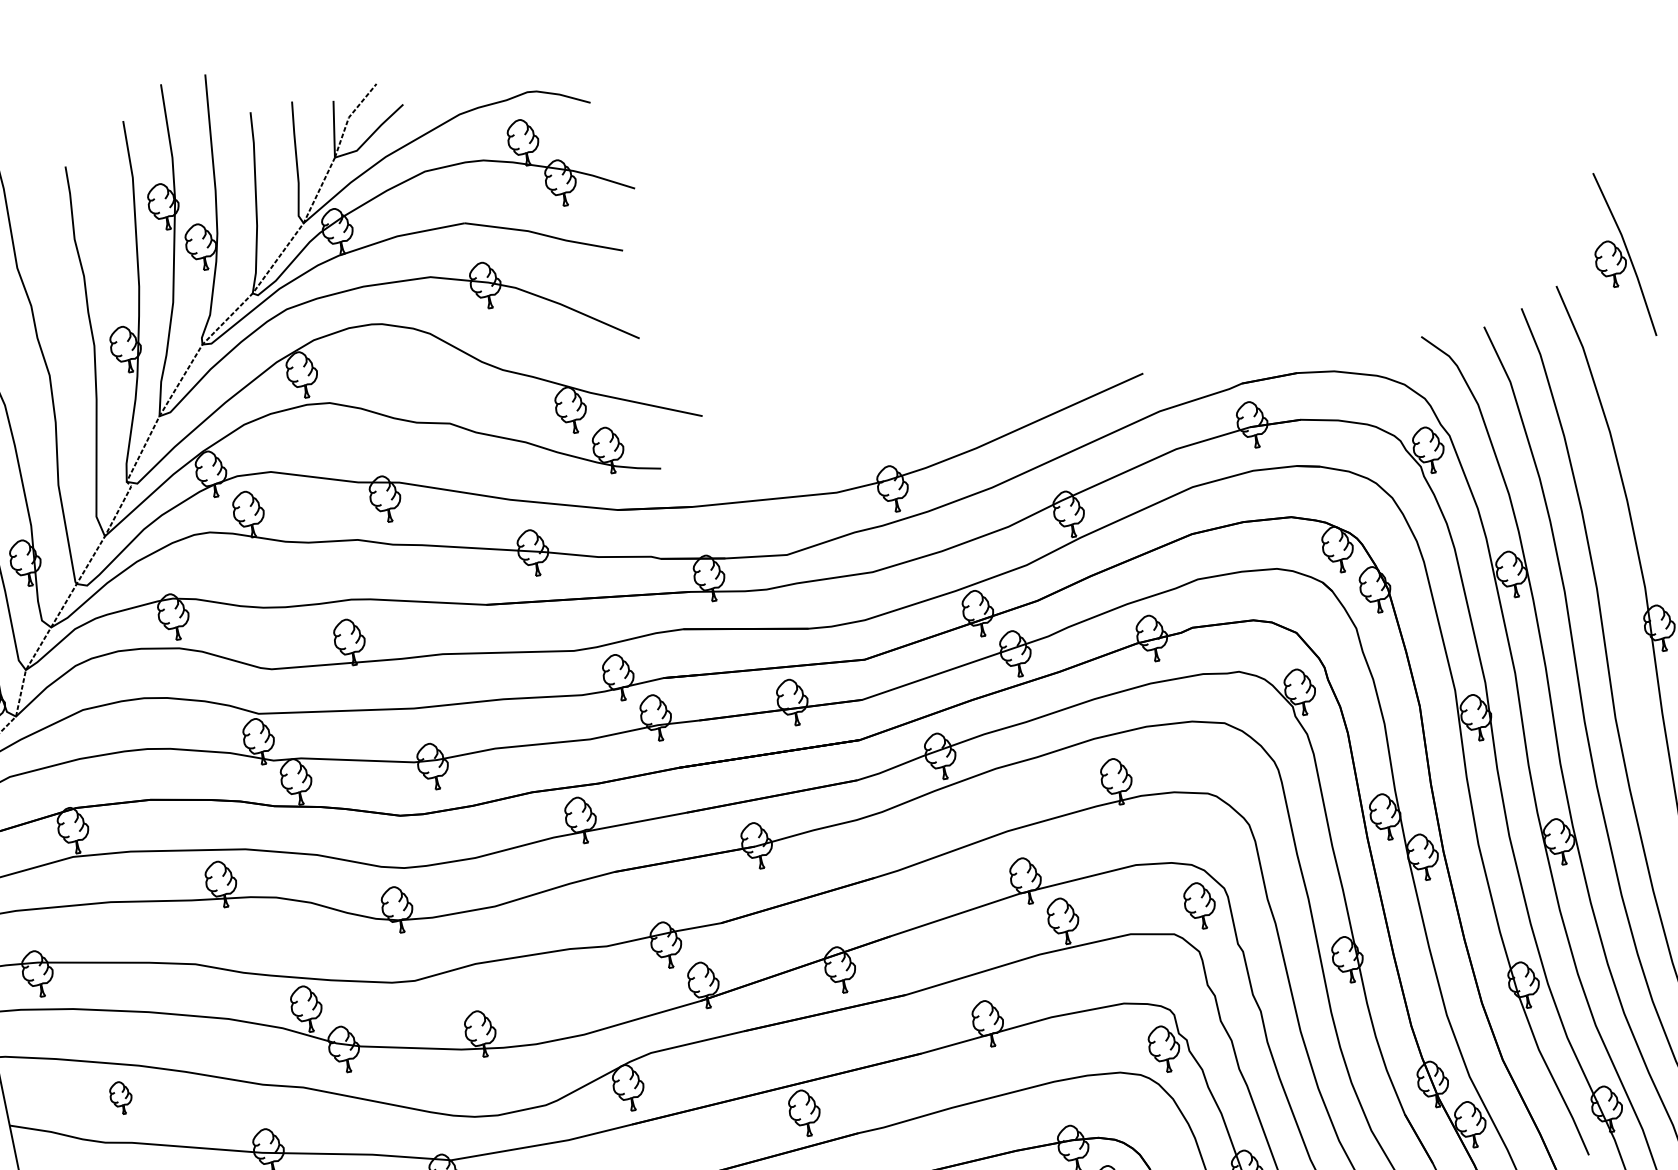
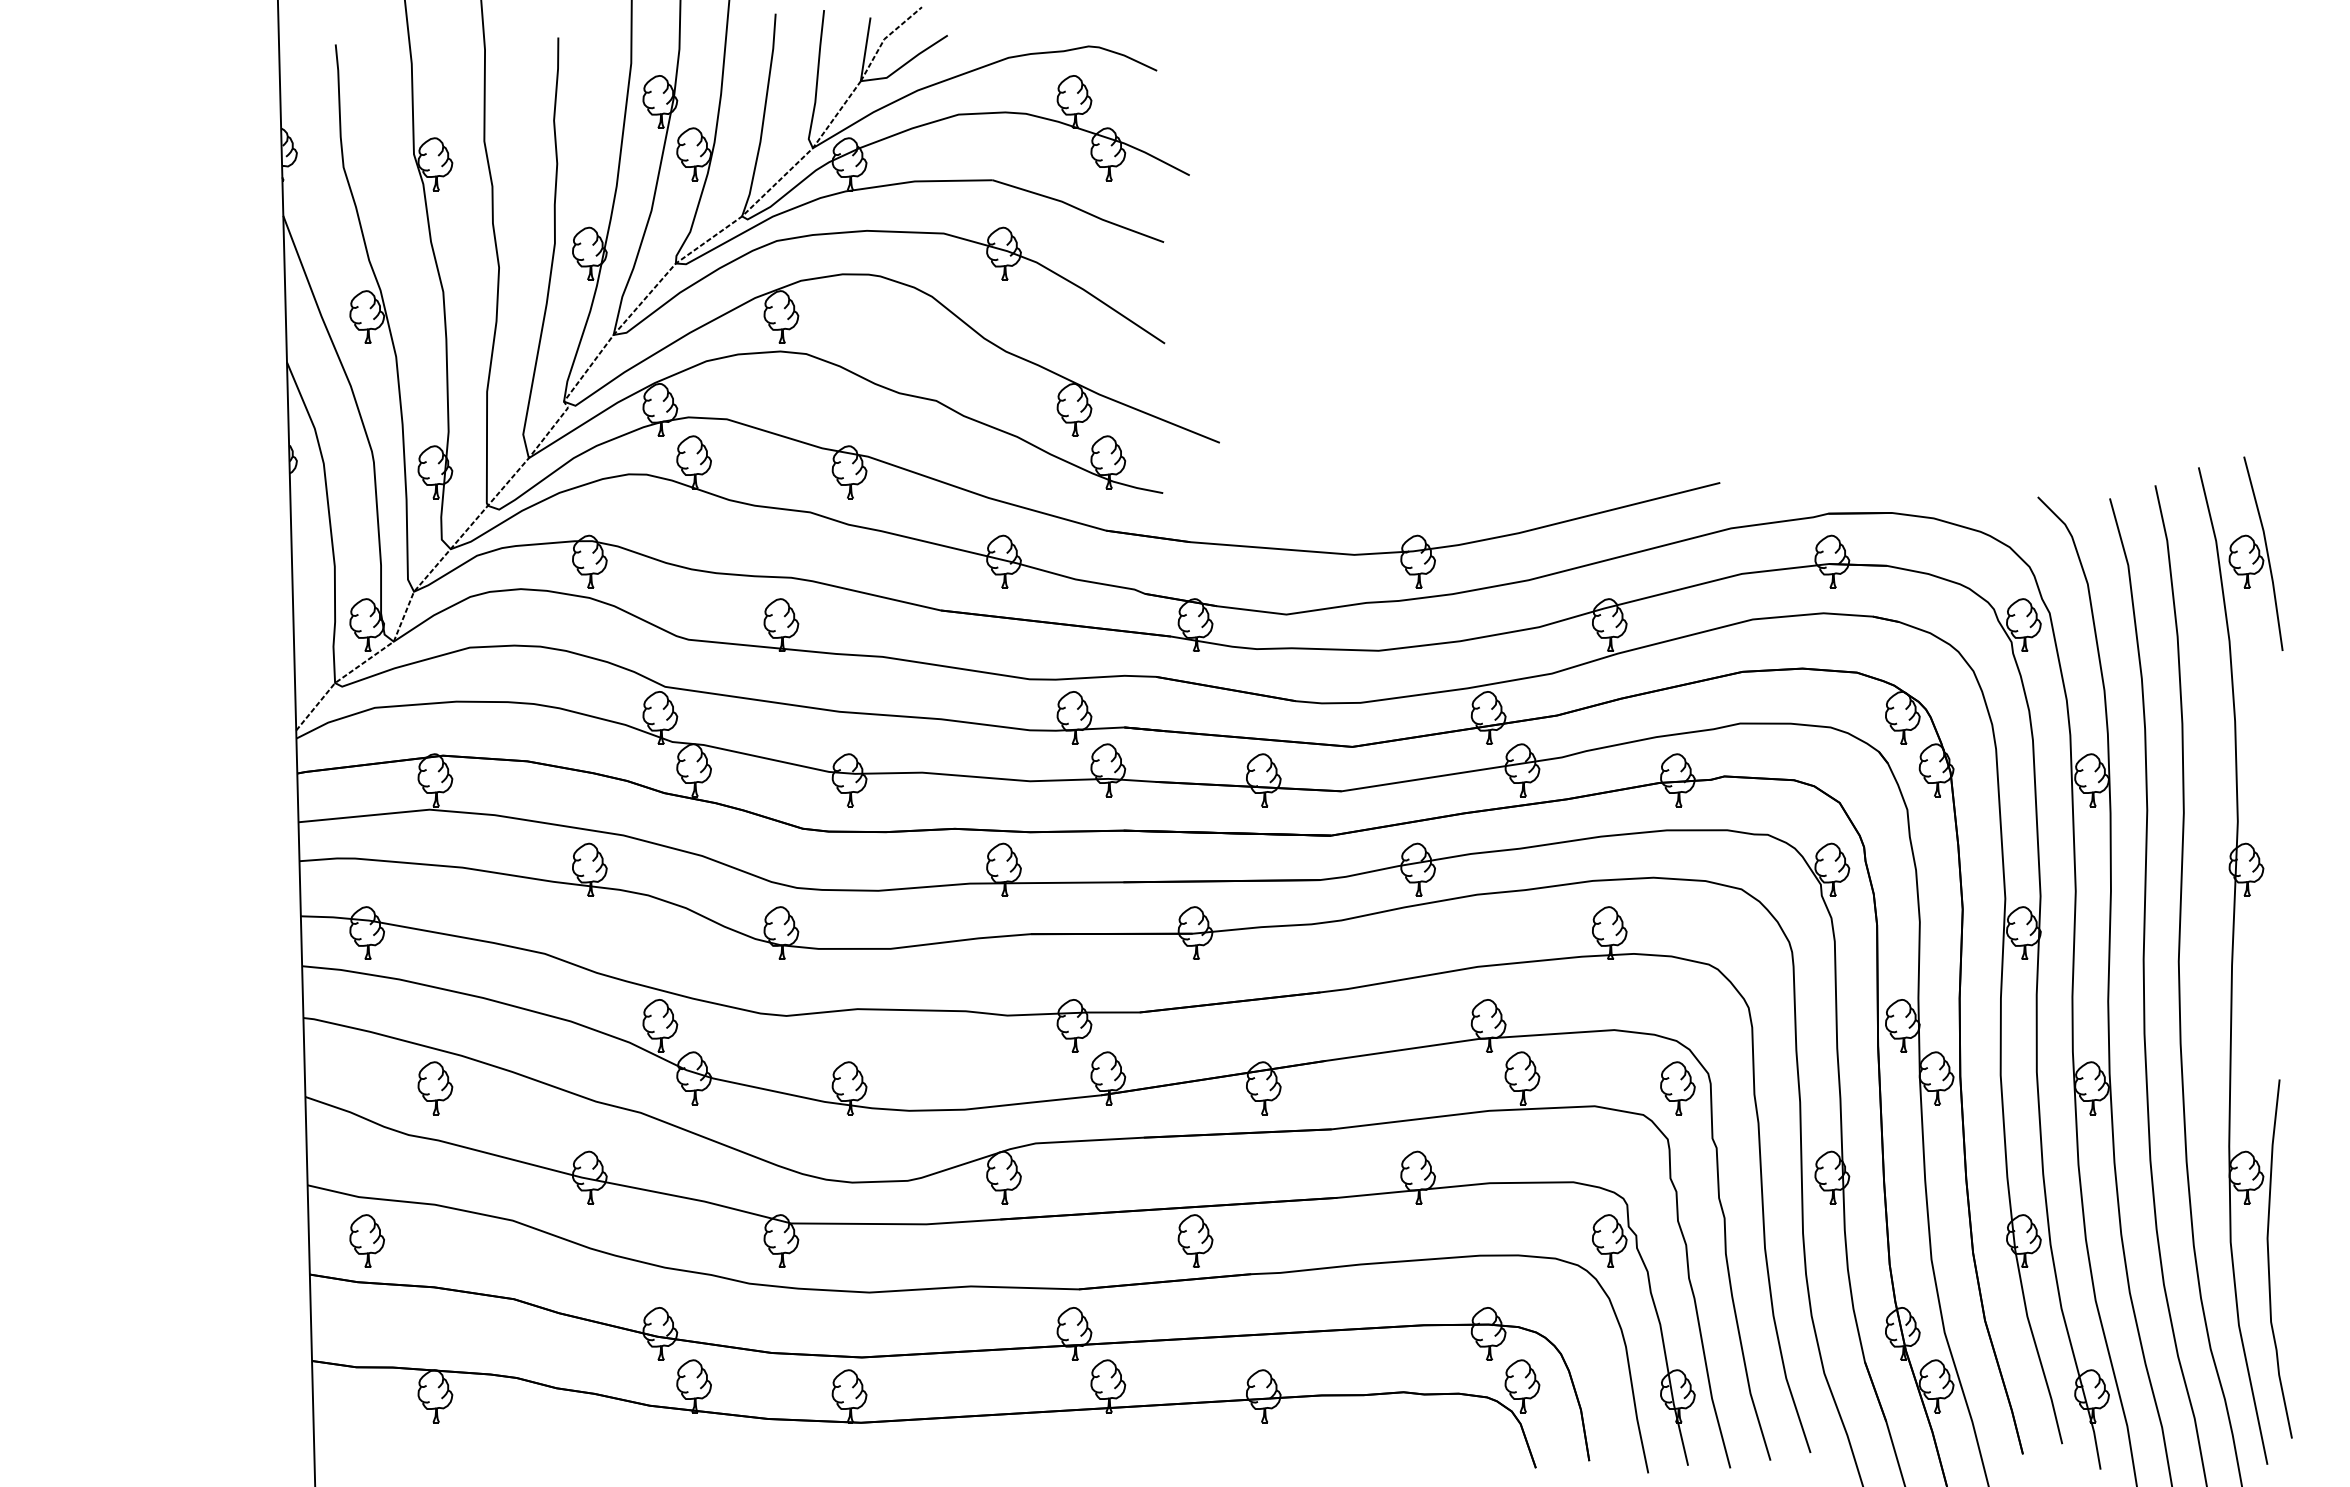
part: (1617, 255) -> (2255, 553), moved
part: (121, 1098) -> (435, 1088), size x1.43

